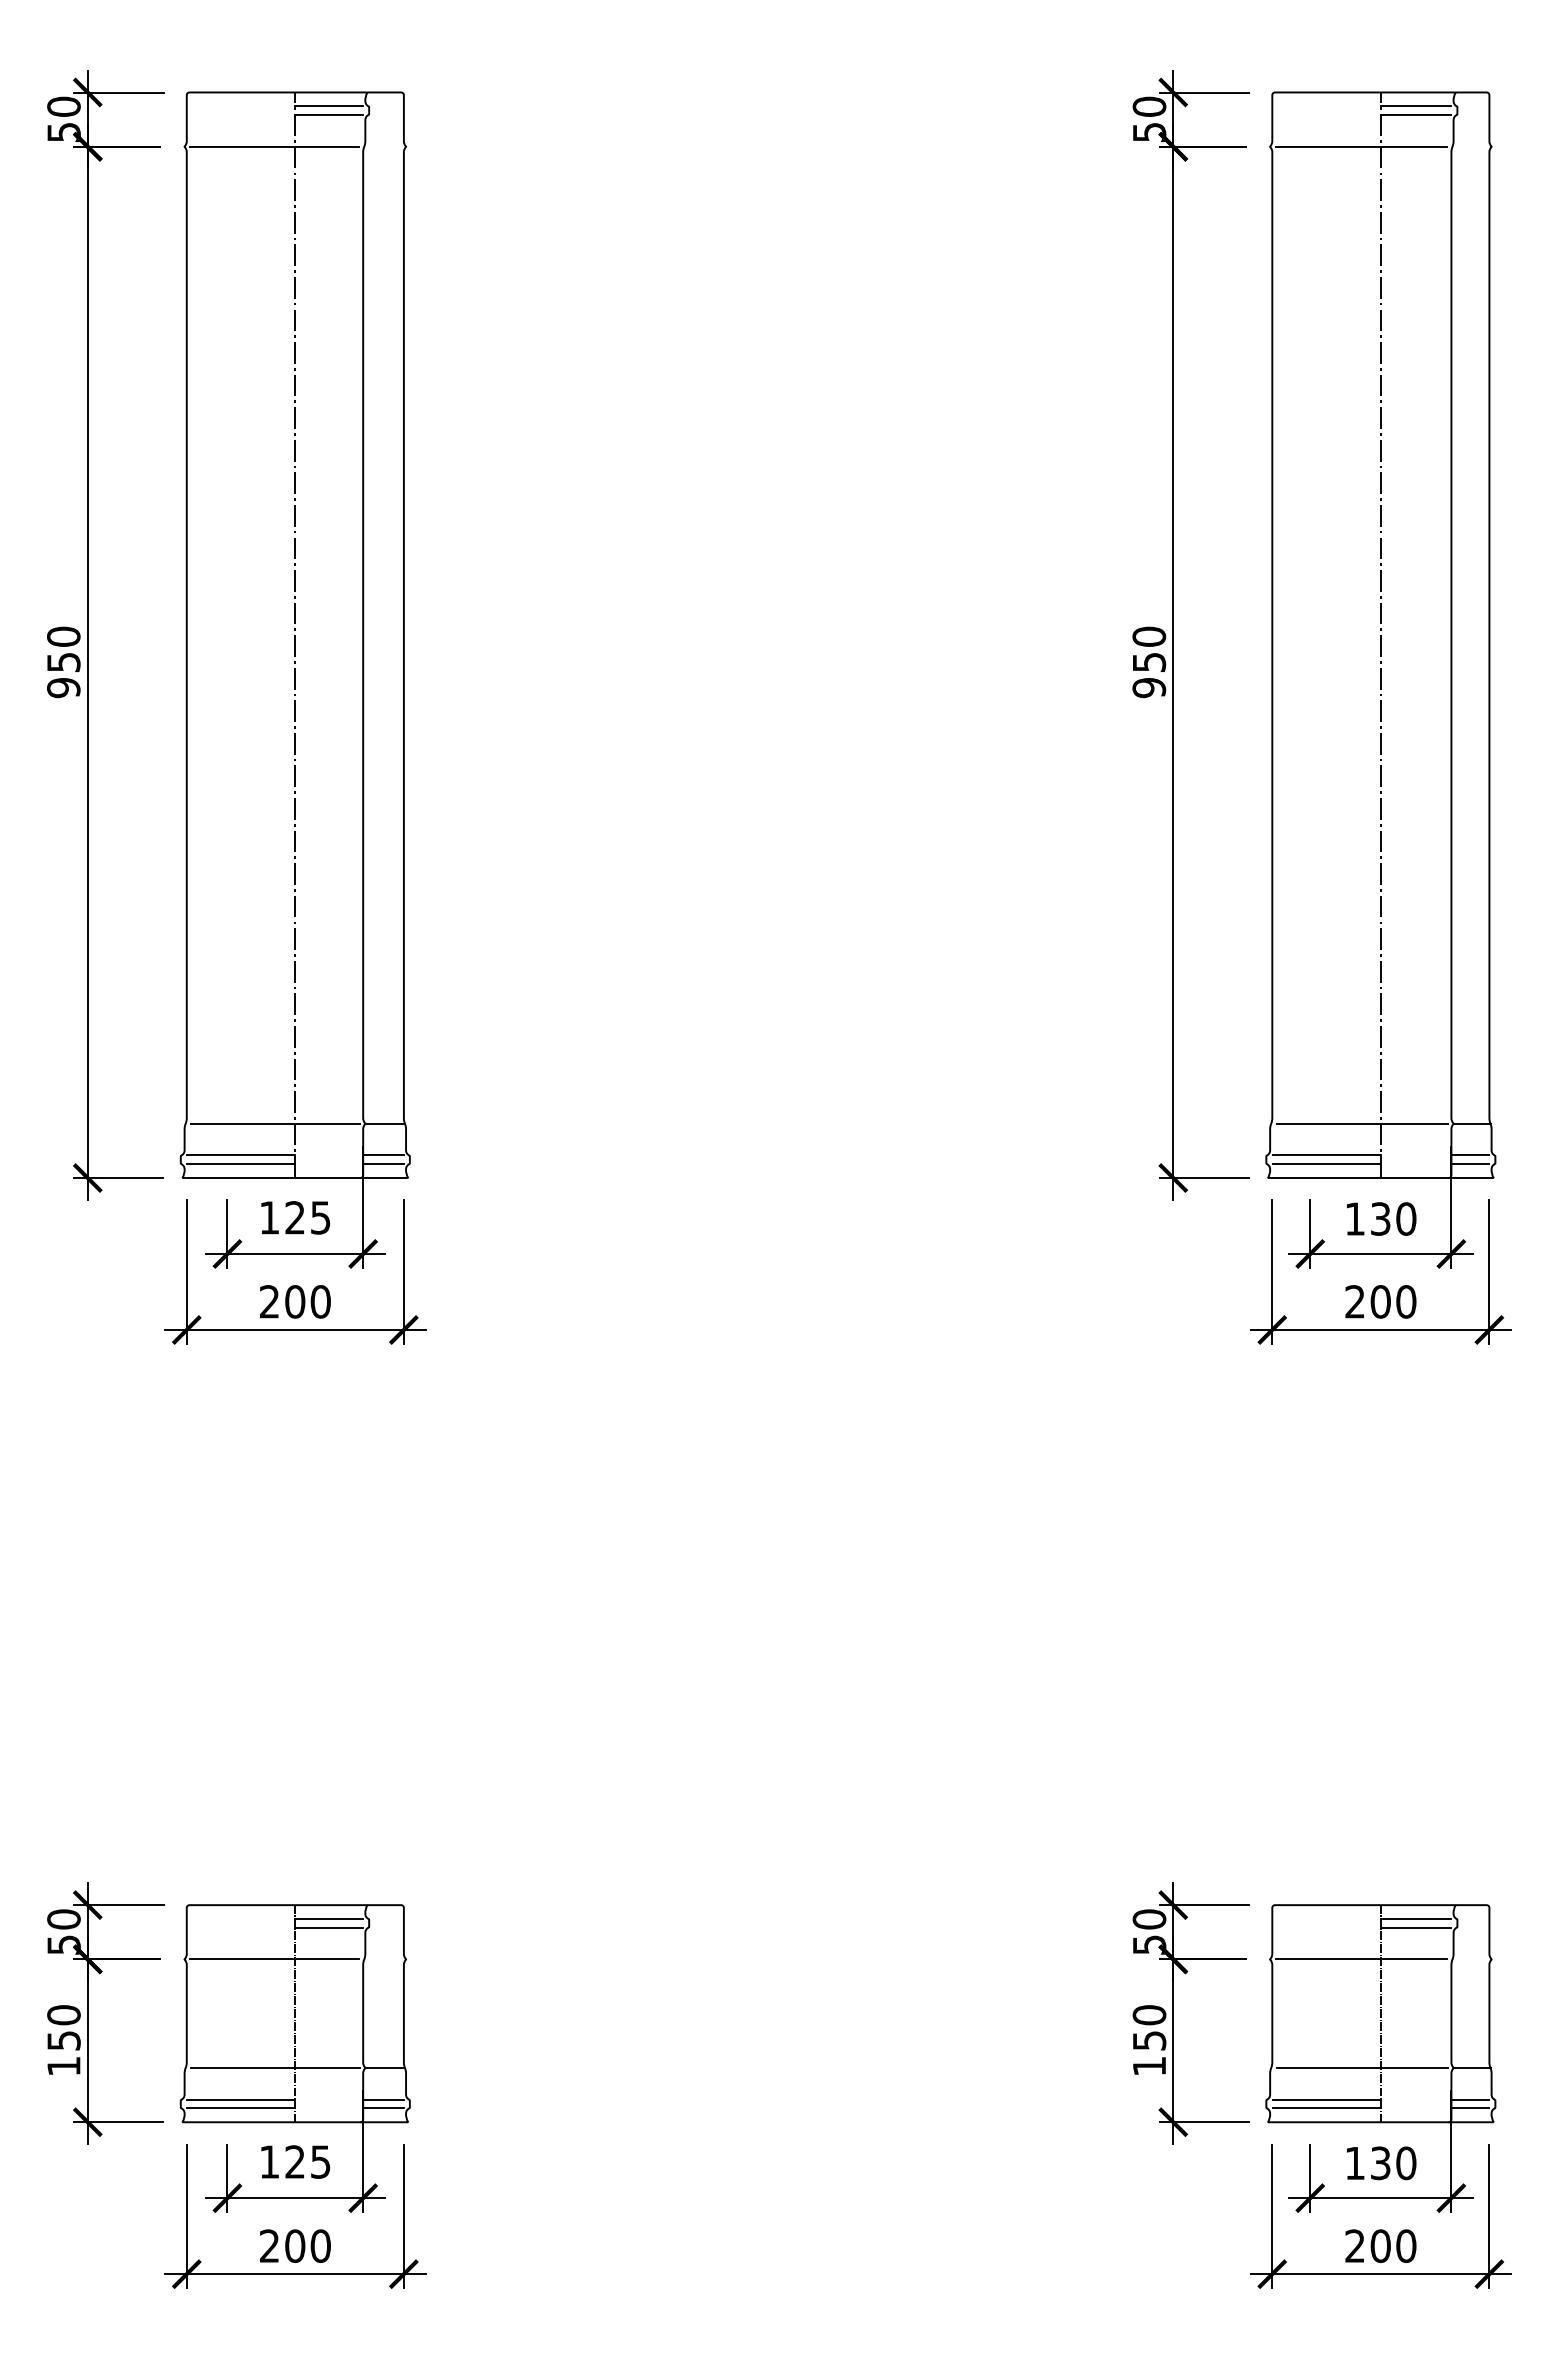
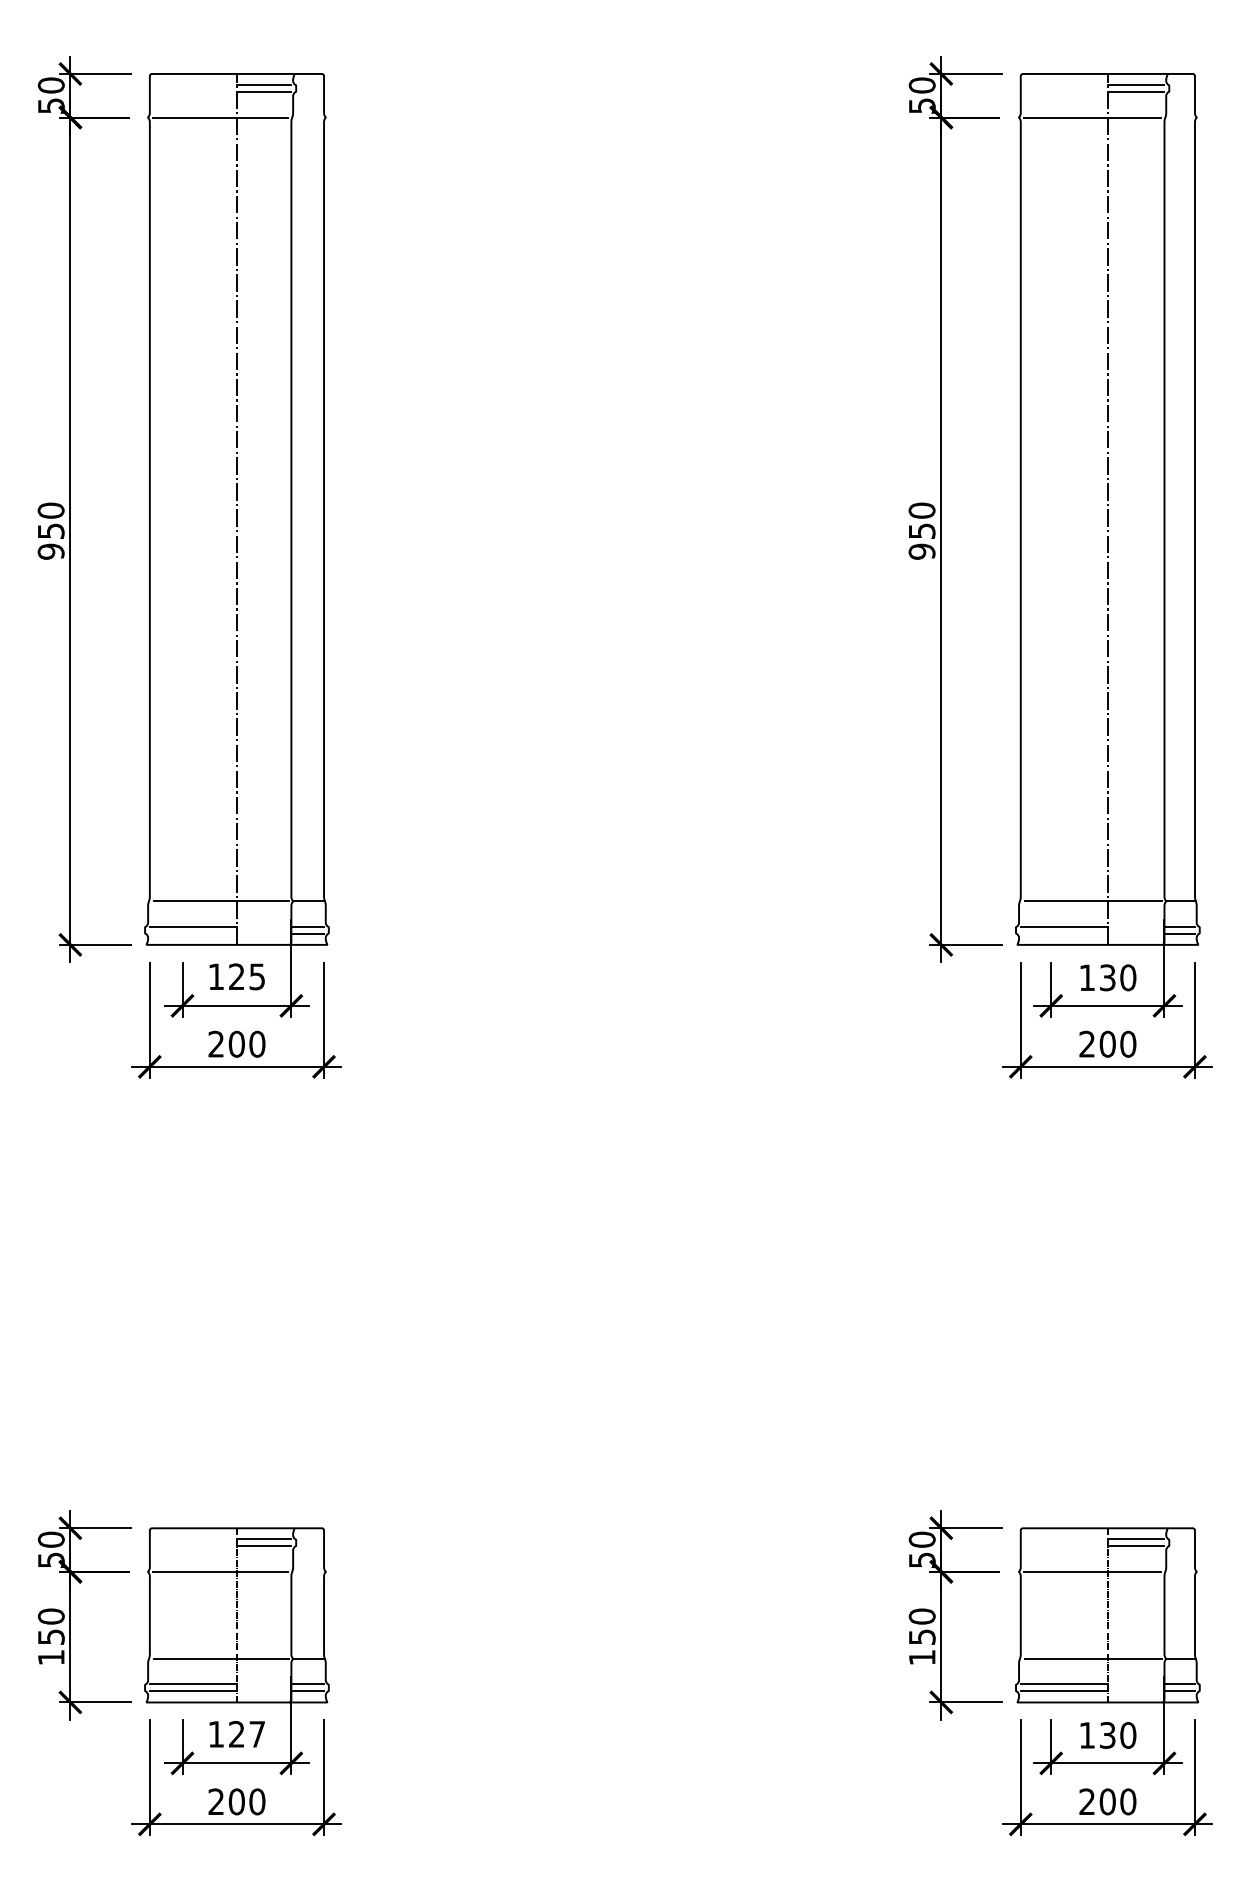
line: (241, 1164) -> (193, 934), removed
line: (1326, 1164) -> (1064, 934), removed
text: (320, 2161) -> (257, 1733), 125 -> 127

